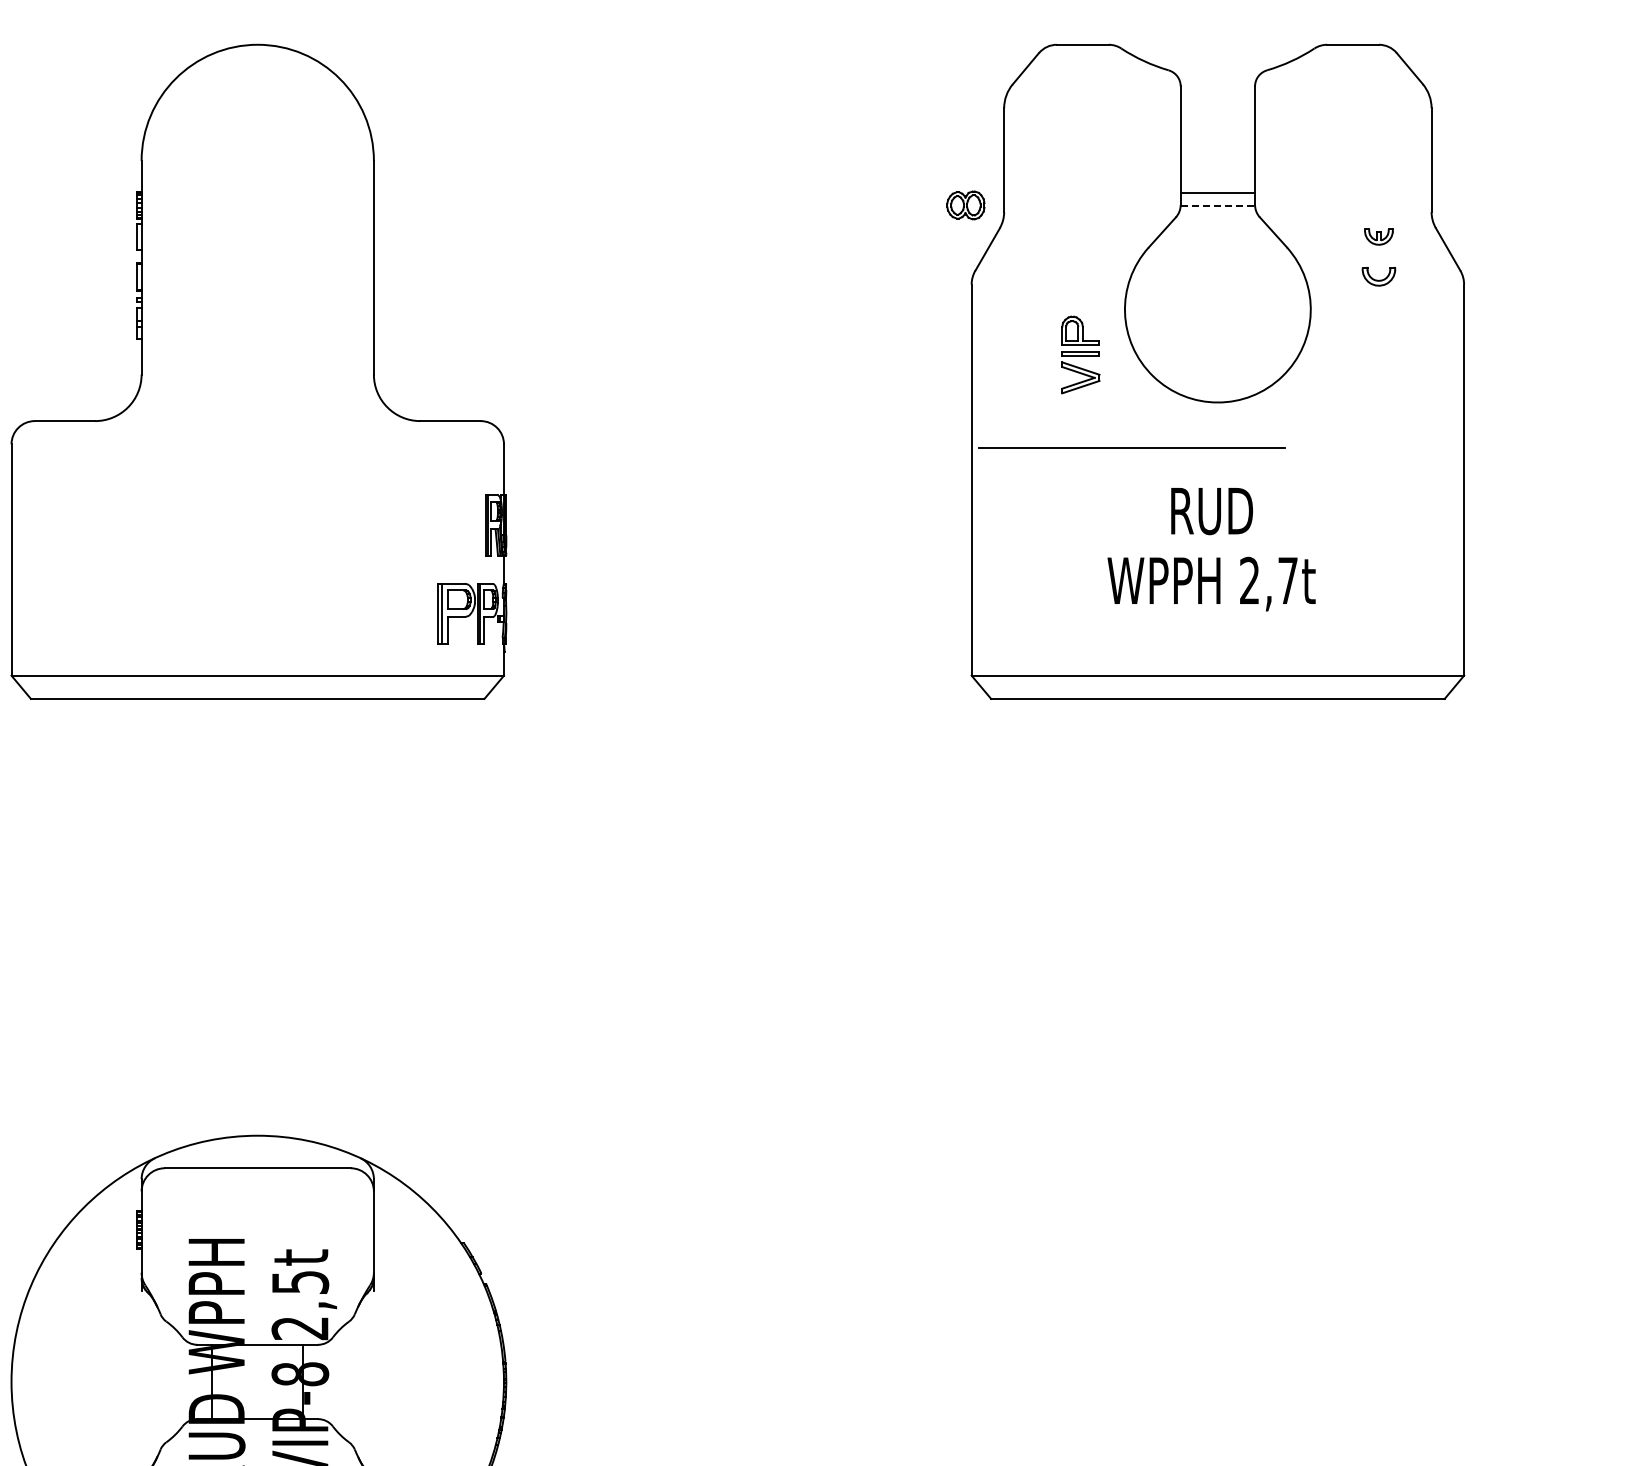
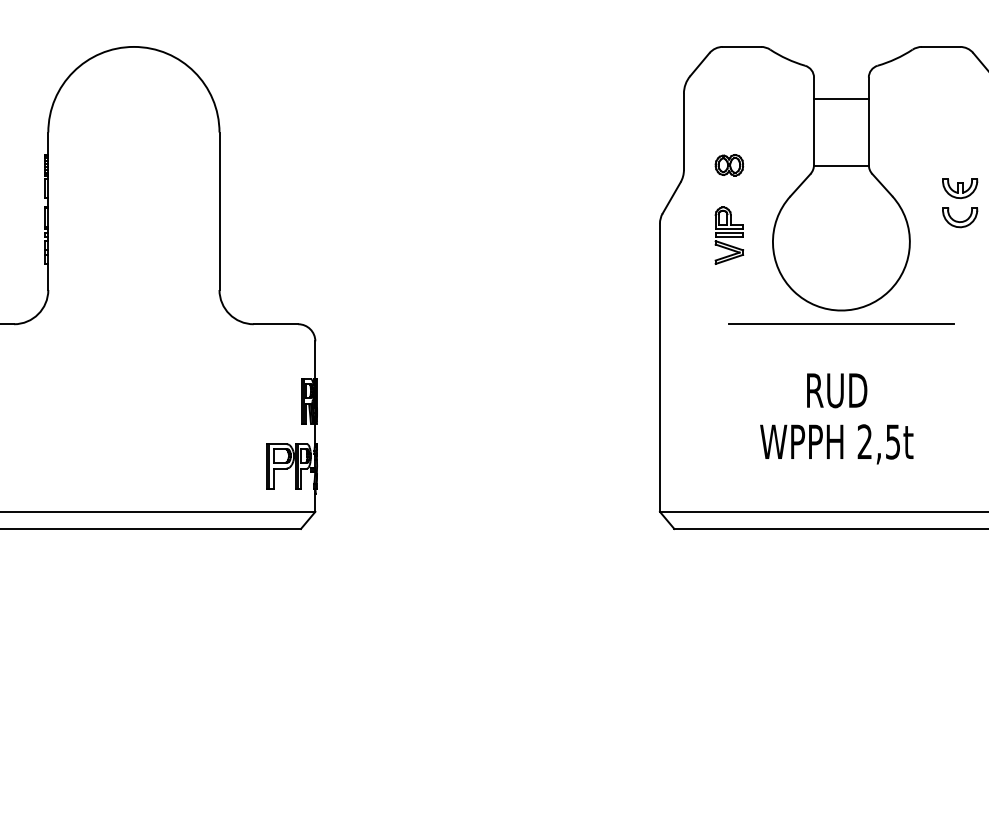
line: (1217, 193) -> (841, 99), moved
part: (965, 205) -> (729, 165), moved
line: (1218, 206) -> (841, 166), dashed -> solid
part: (1378, 236) -> (959, 188), size x1.67
part: (1378, 276) -> (959, 217), size x1.43
part: (1080, 354) -> (729, 235), moved
line: (1131, 447) -> (841, 323), moved
text: (1287, 580) -> (892, 441), 2,7t -> 2,5t

